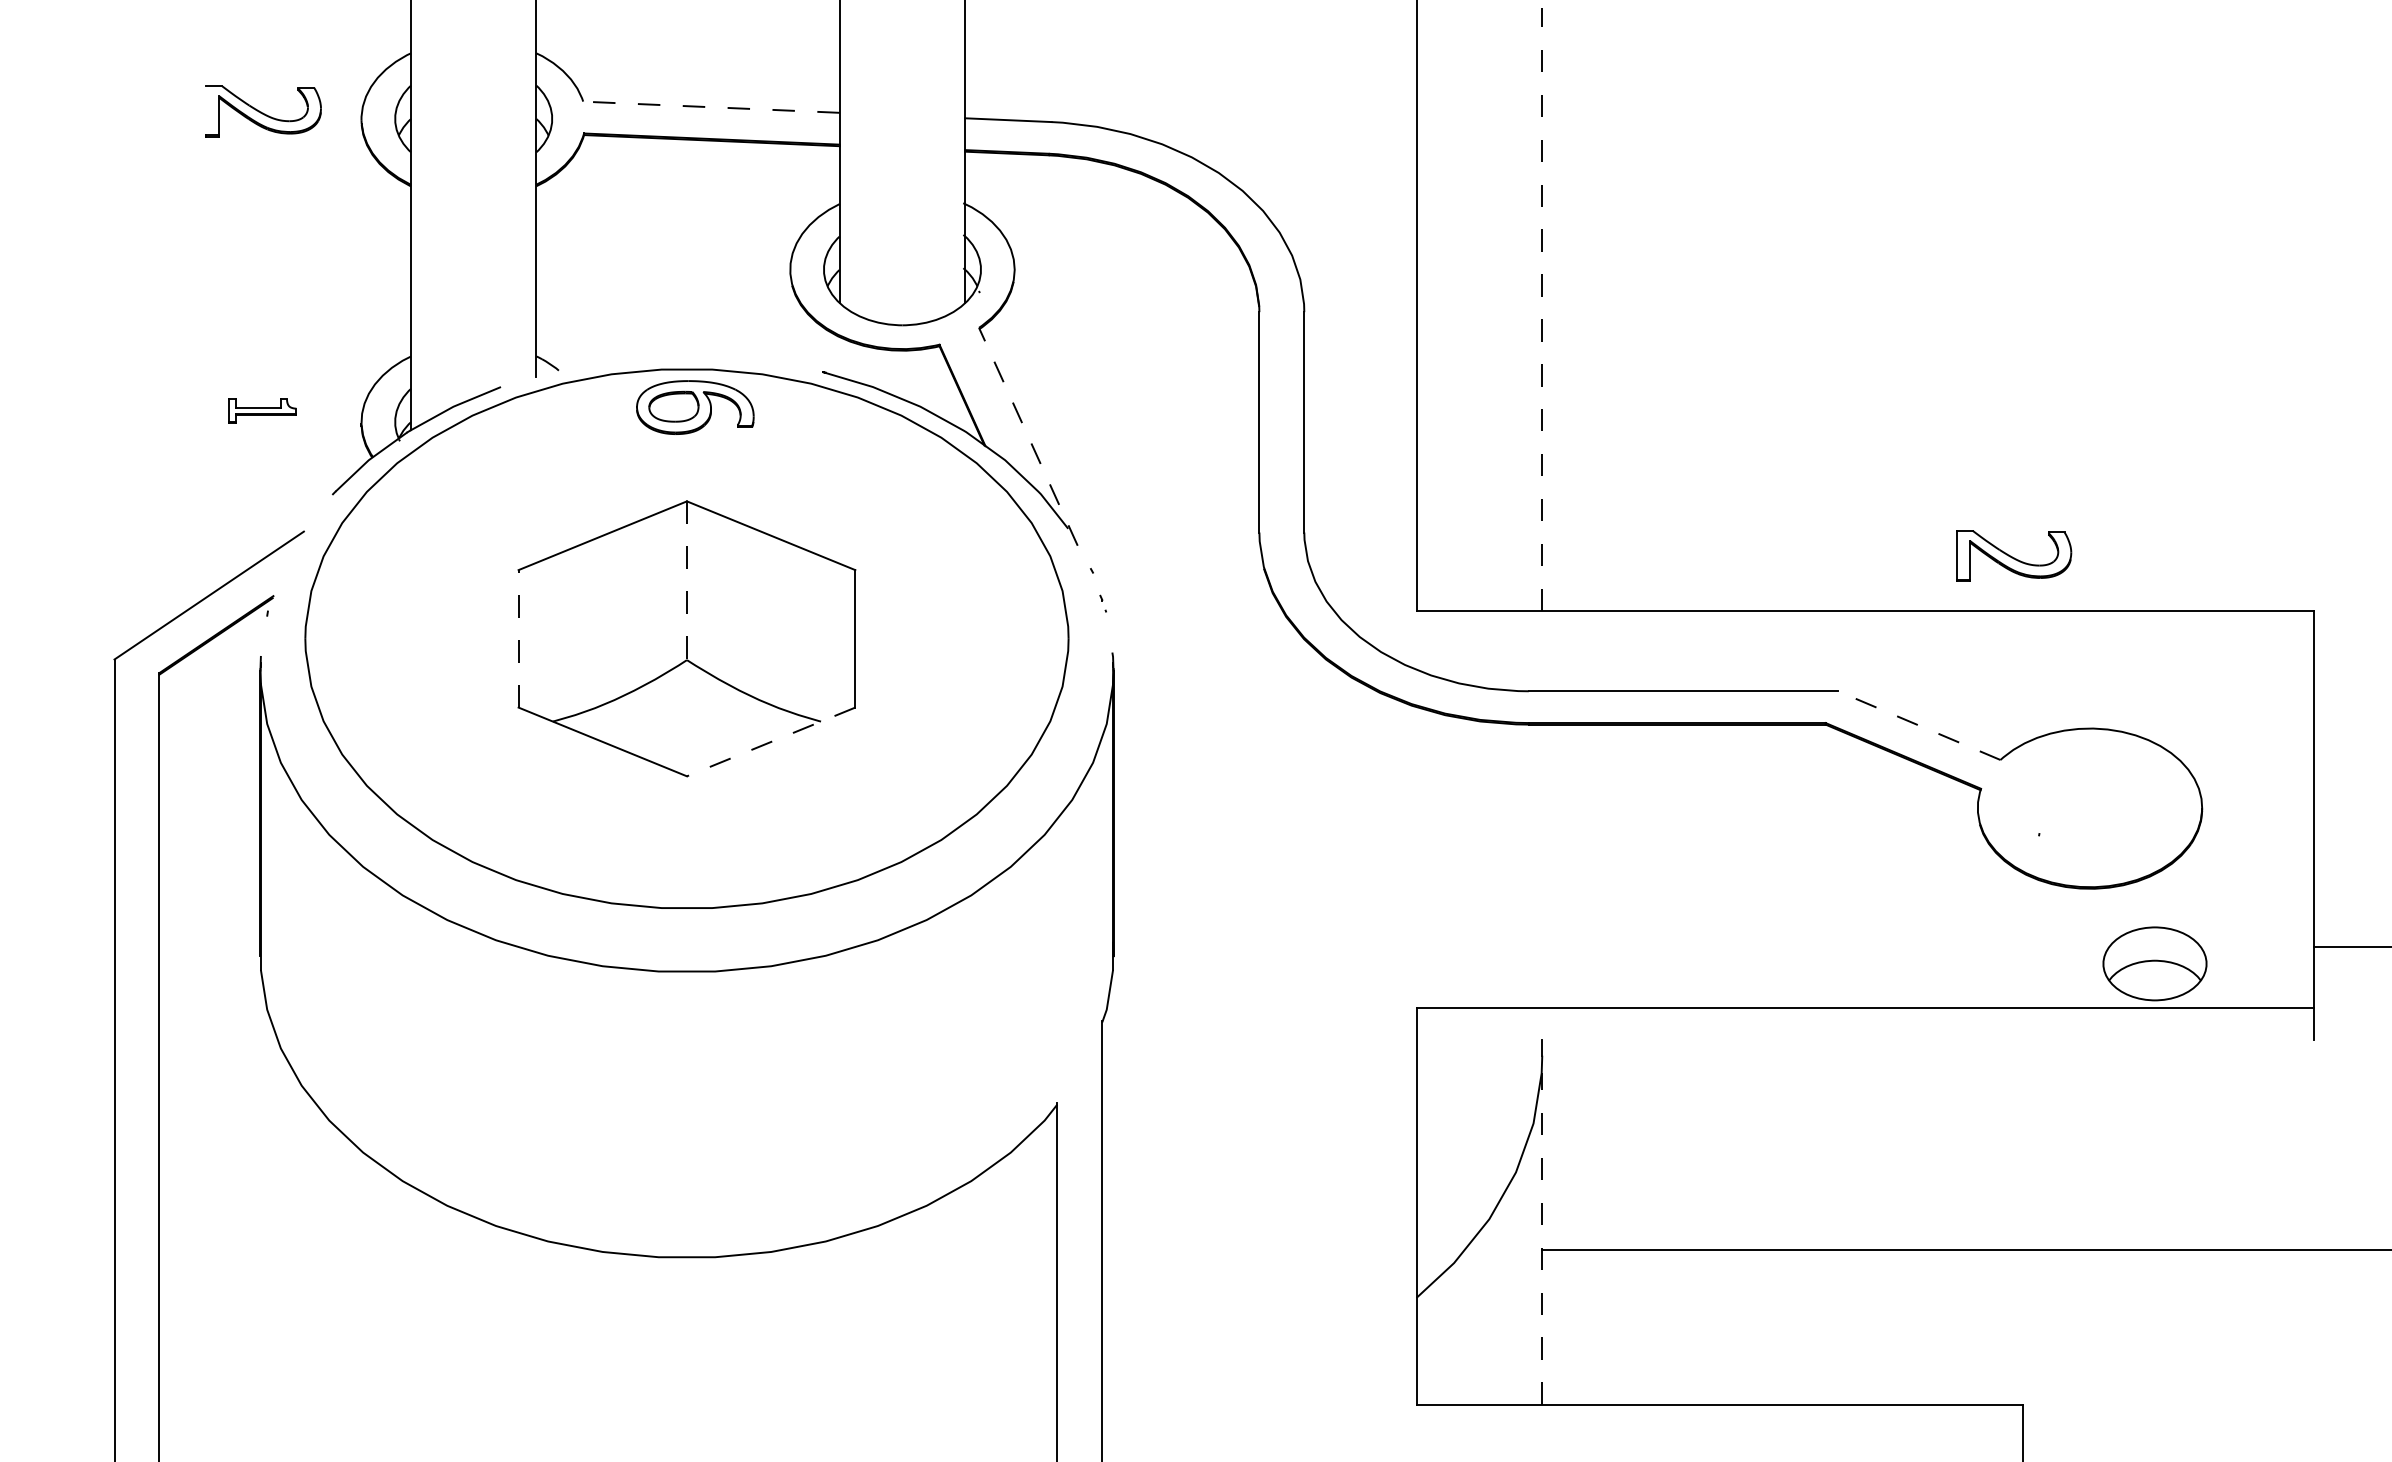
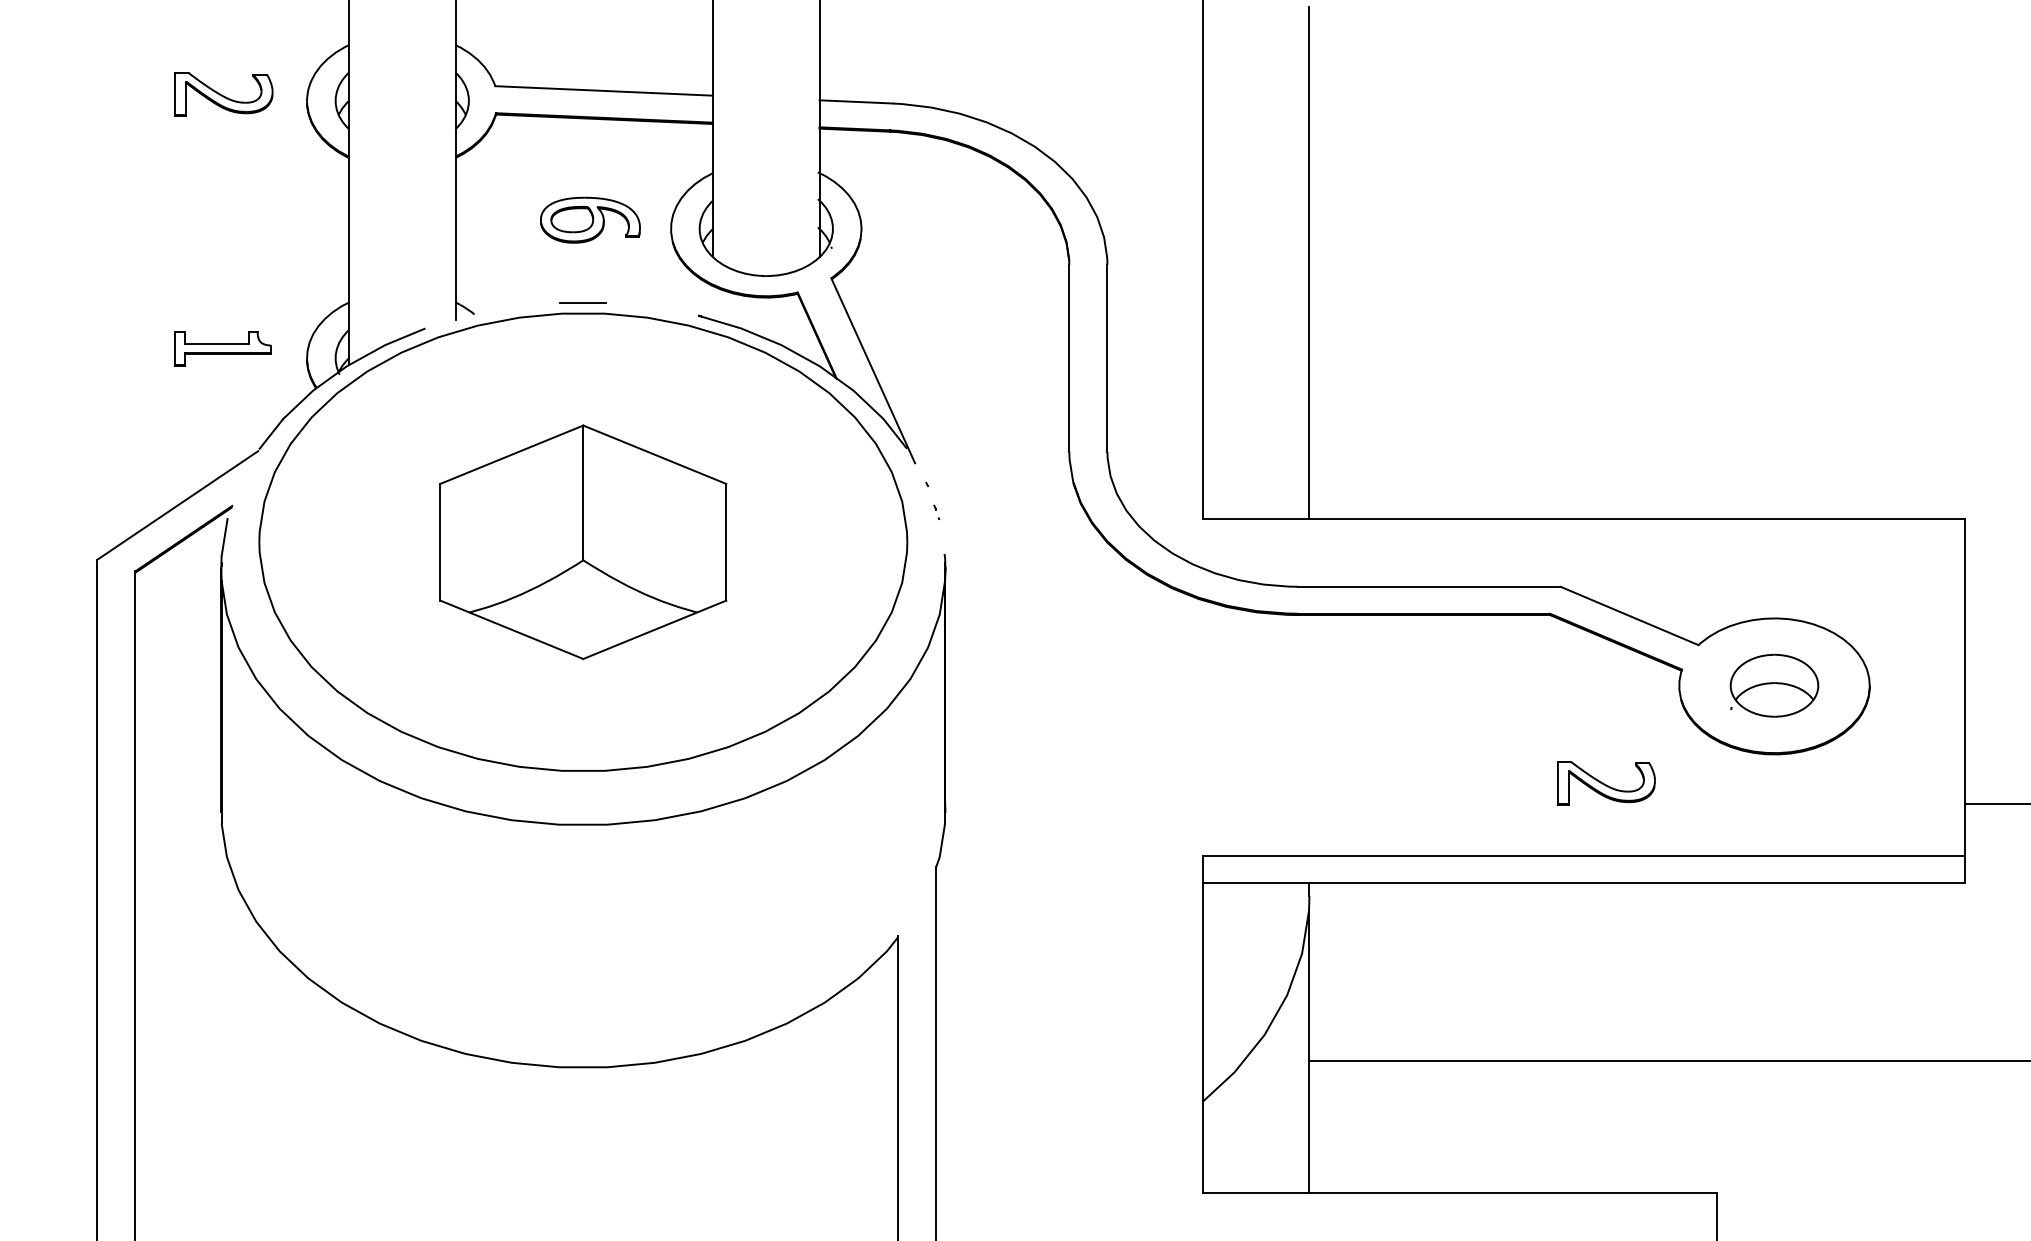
line: (711, 107) -> (604, 91), dashed -> solid
line: (206, 110) -> (175, 93), added
line: (1542, 309) -> (1309, 262), dashed -> solid
line: (686, 356) -> (582, 302), added
part: (695, 407) -> (590, 220), moved
part: (262, 410) -> (222, 348), size x1.67
line: (1028, 436) -> (873, 370), dashed -> solid
line: (319, 511) -> (271, 434), added
part: (2014, 555) -> (1606, 783), moved
line: (686, 581) -> (582, 493), dashed -> solid
line: (263, 635) -> (223, 539), added
line: (518, 638) -> (440, 541), dashed -> solid
line: (1918, 725) -> (1628, 615), dashed -> solid
line: (771, 741) -> (655, 629), dashed -> solid
part: (2154, 963) -> (1774, 685), moved
line: (1865, 1039) -> (1583, 882), added
line: (1541, 1239) -> (1308, 1052), dashed -> solid

